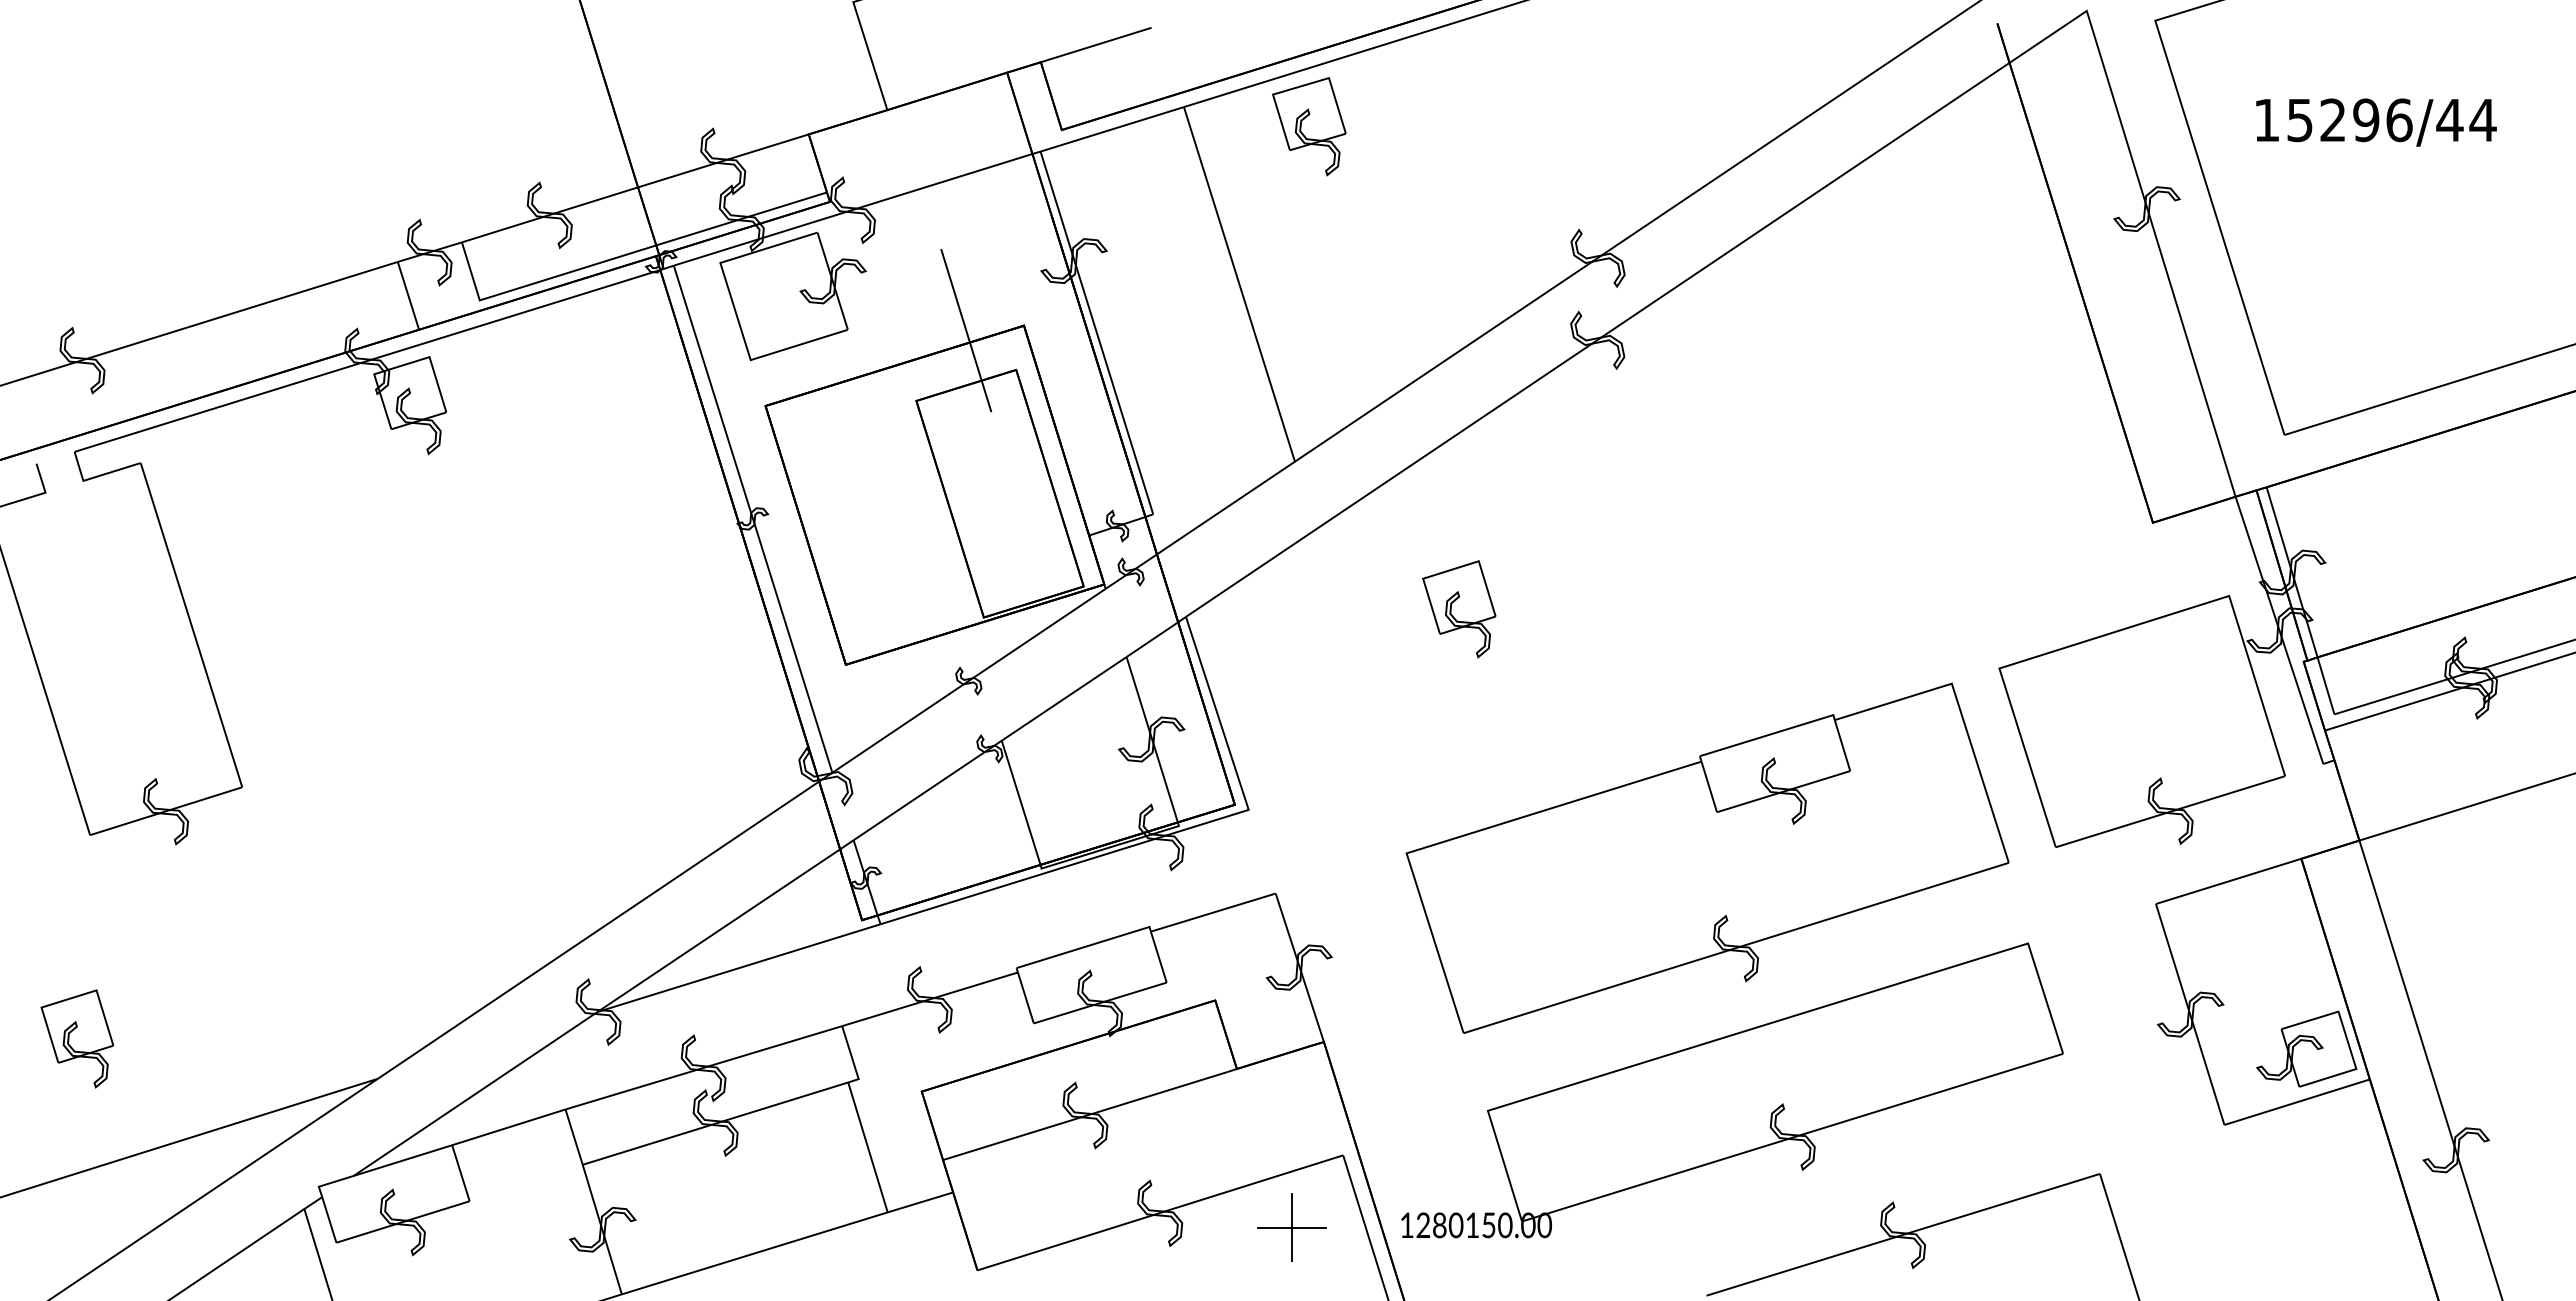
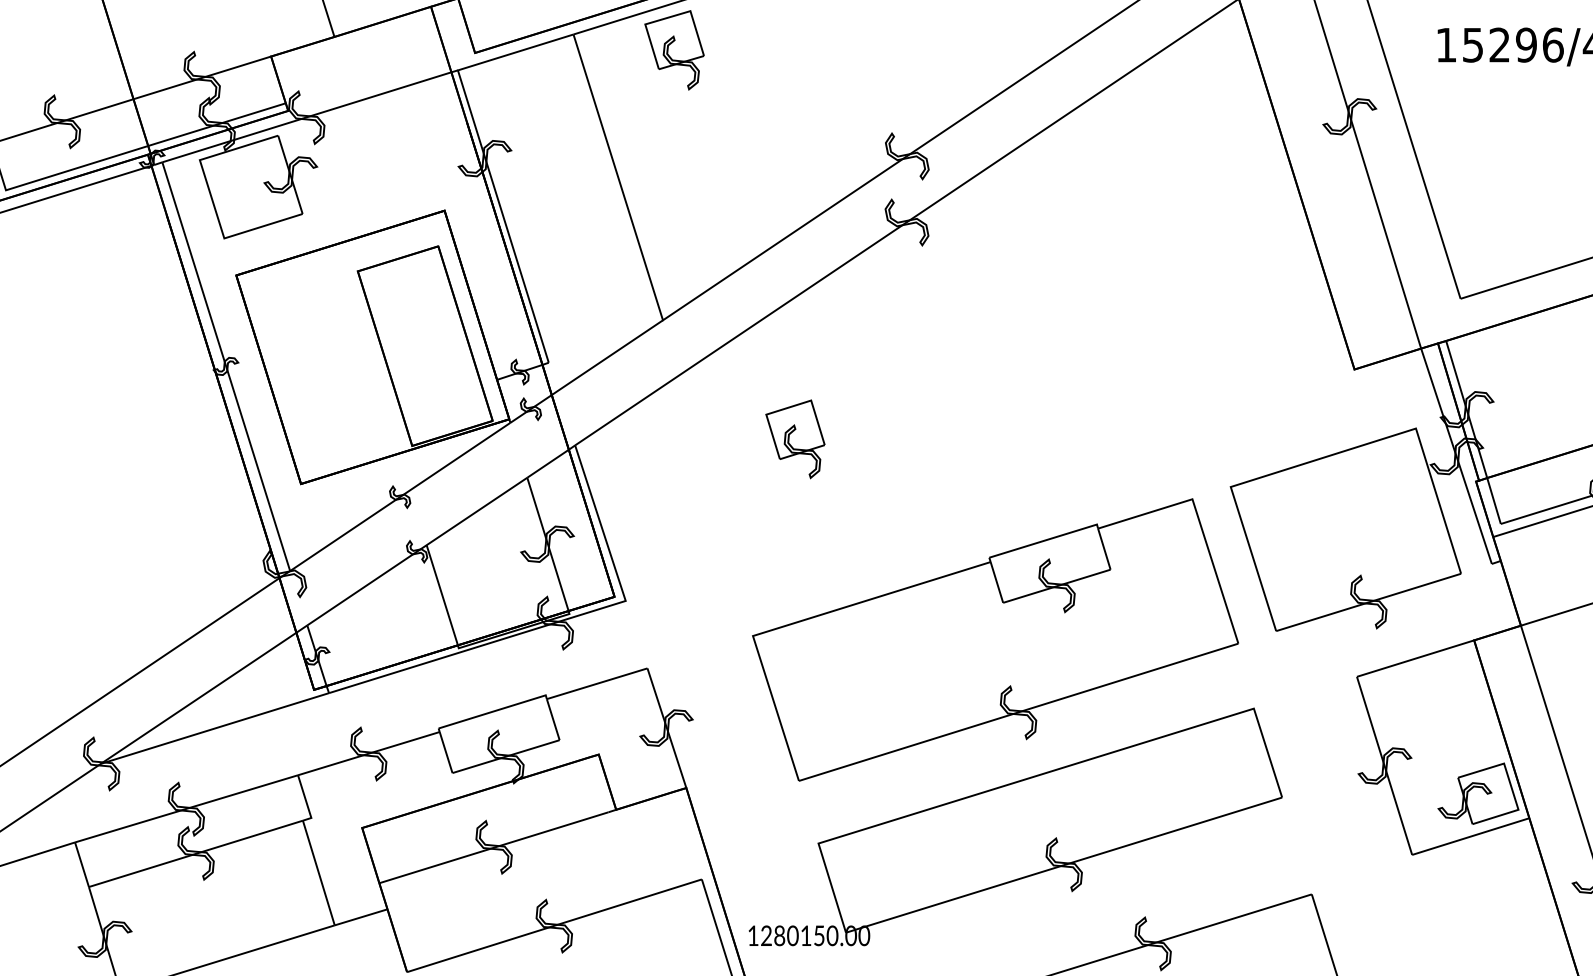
line: (966, 330) -> (398, 214), removed
part: (1291, 1227) -> (660, 937), removed

